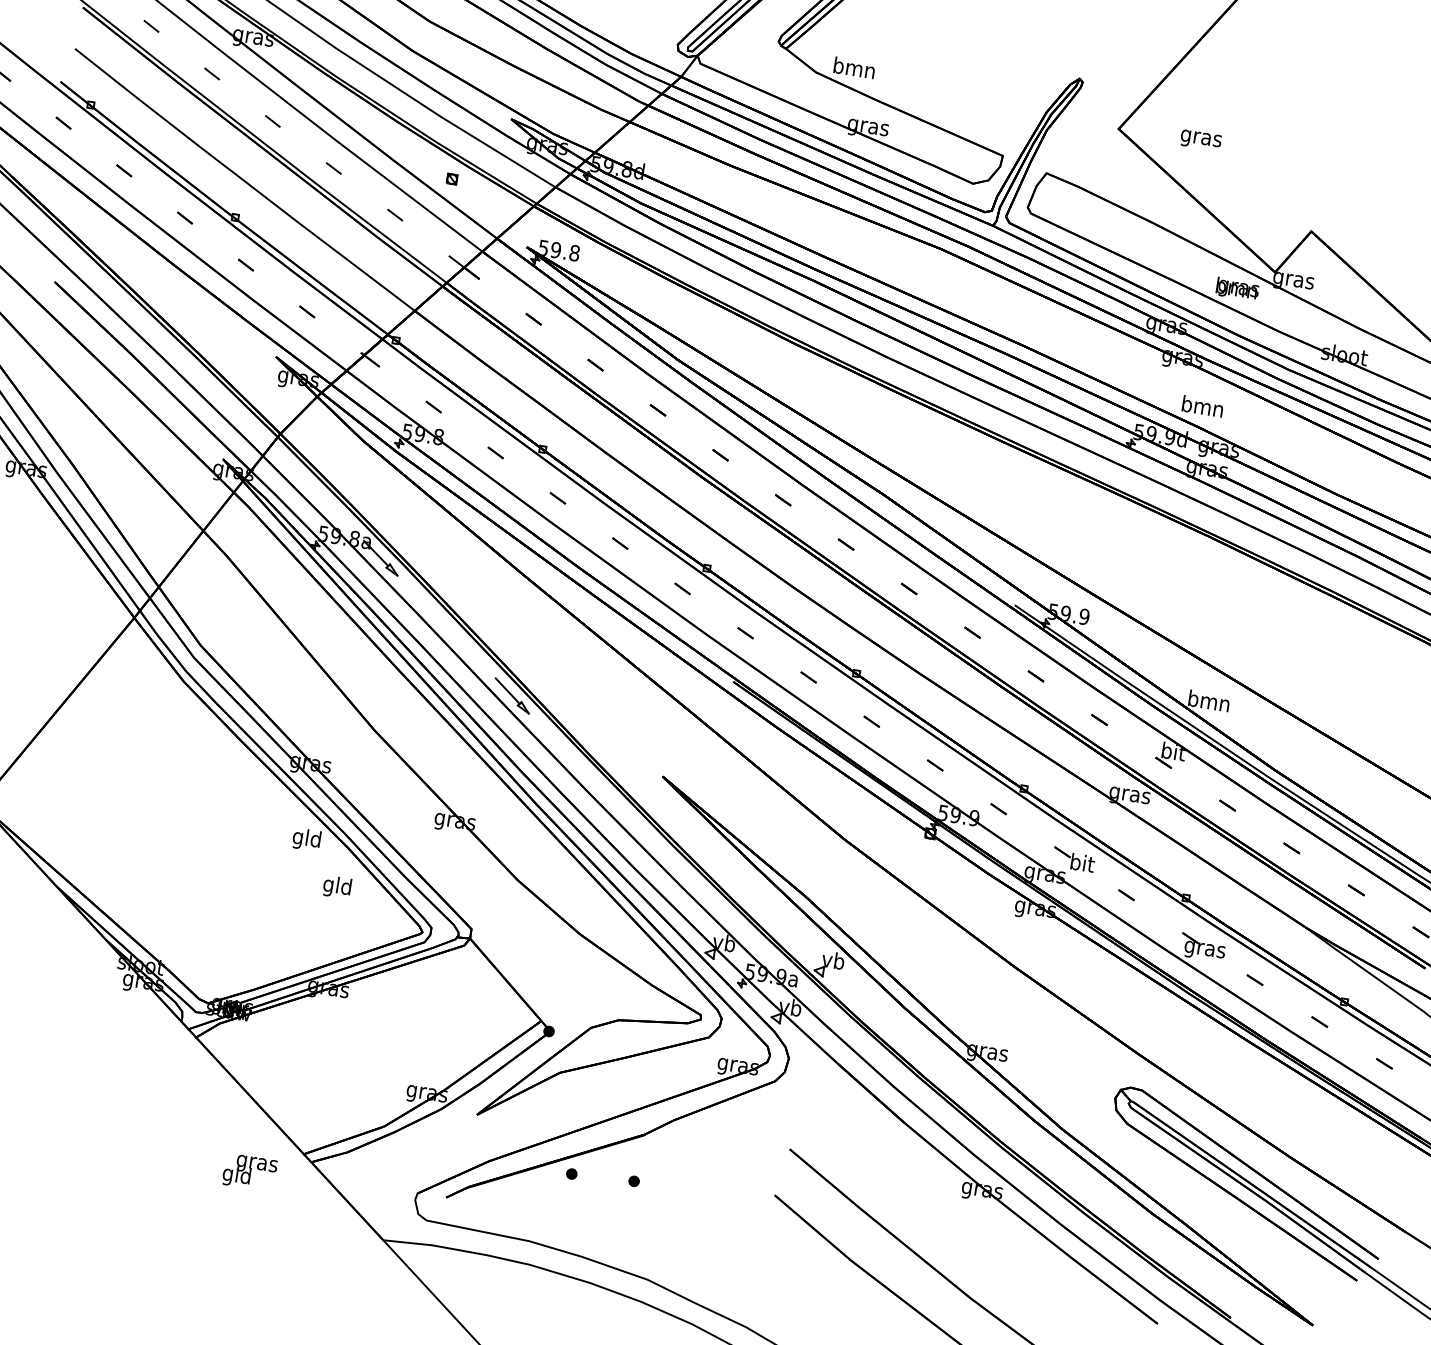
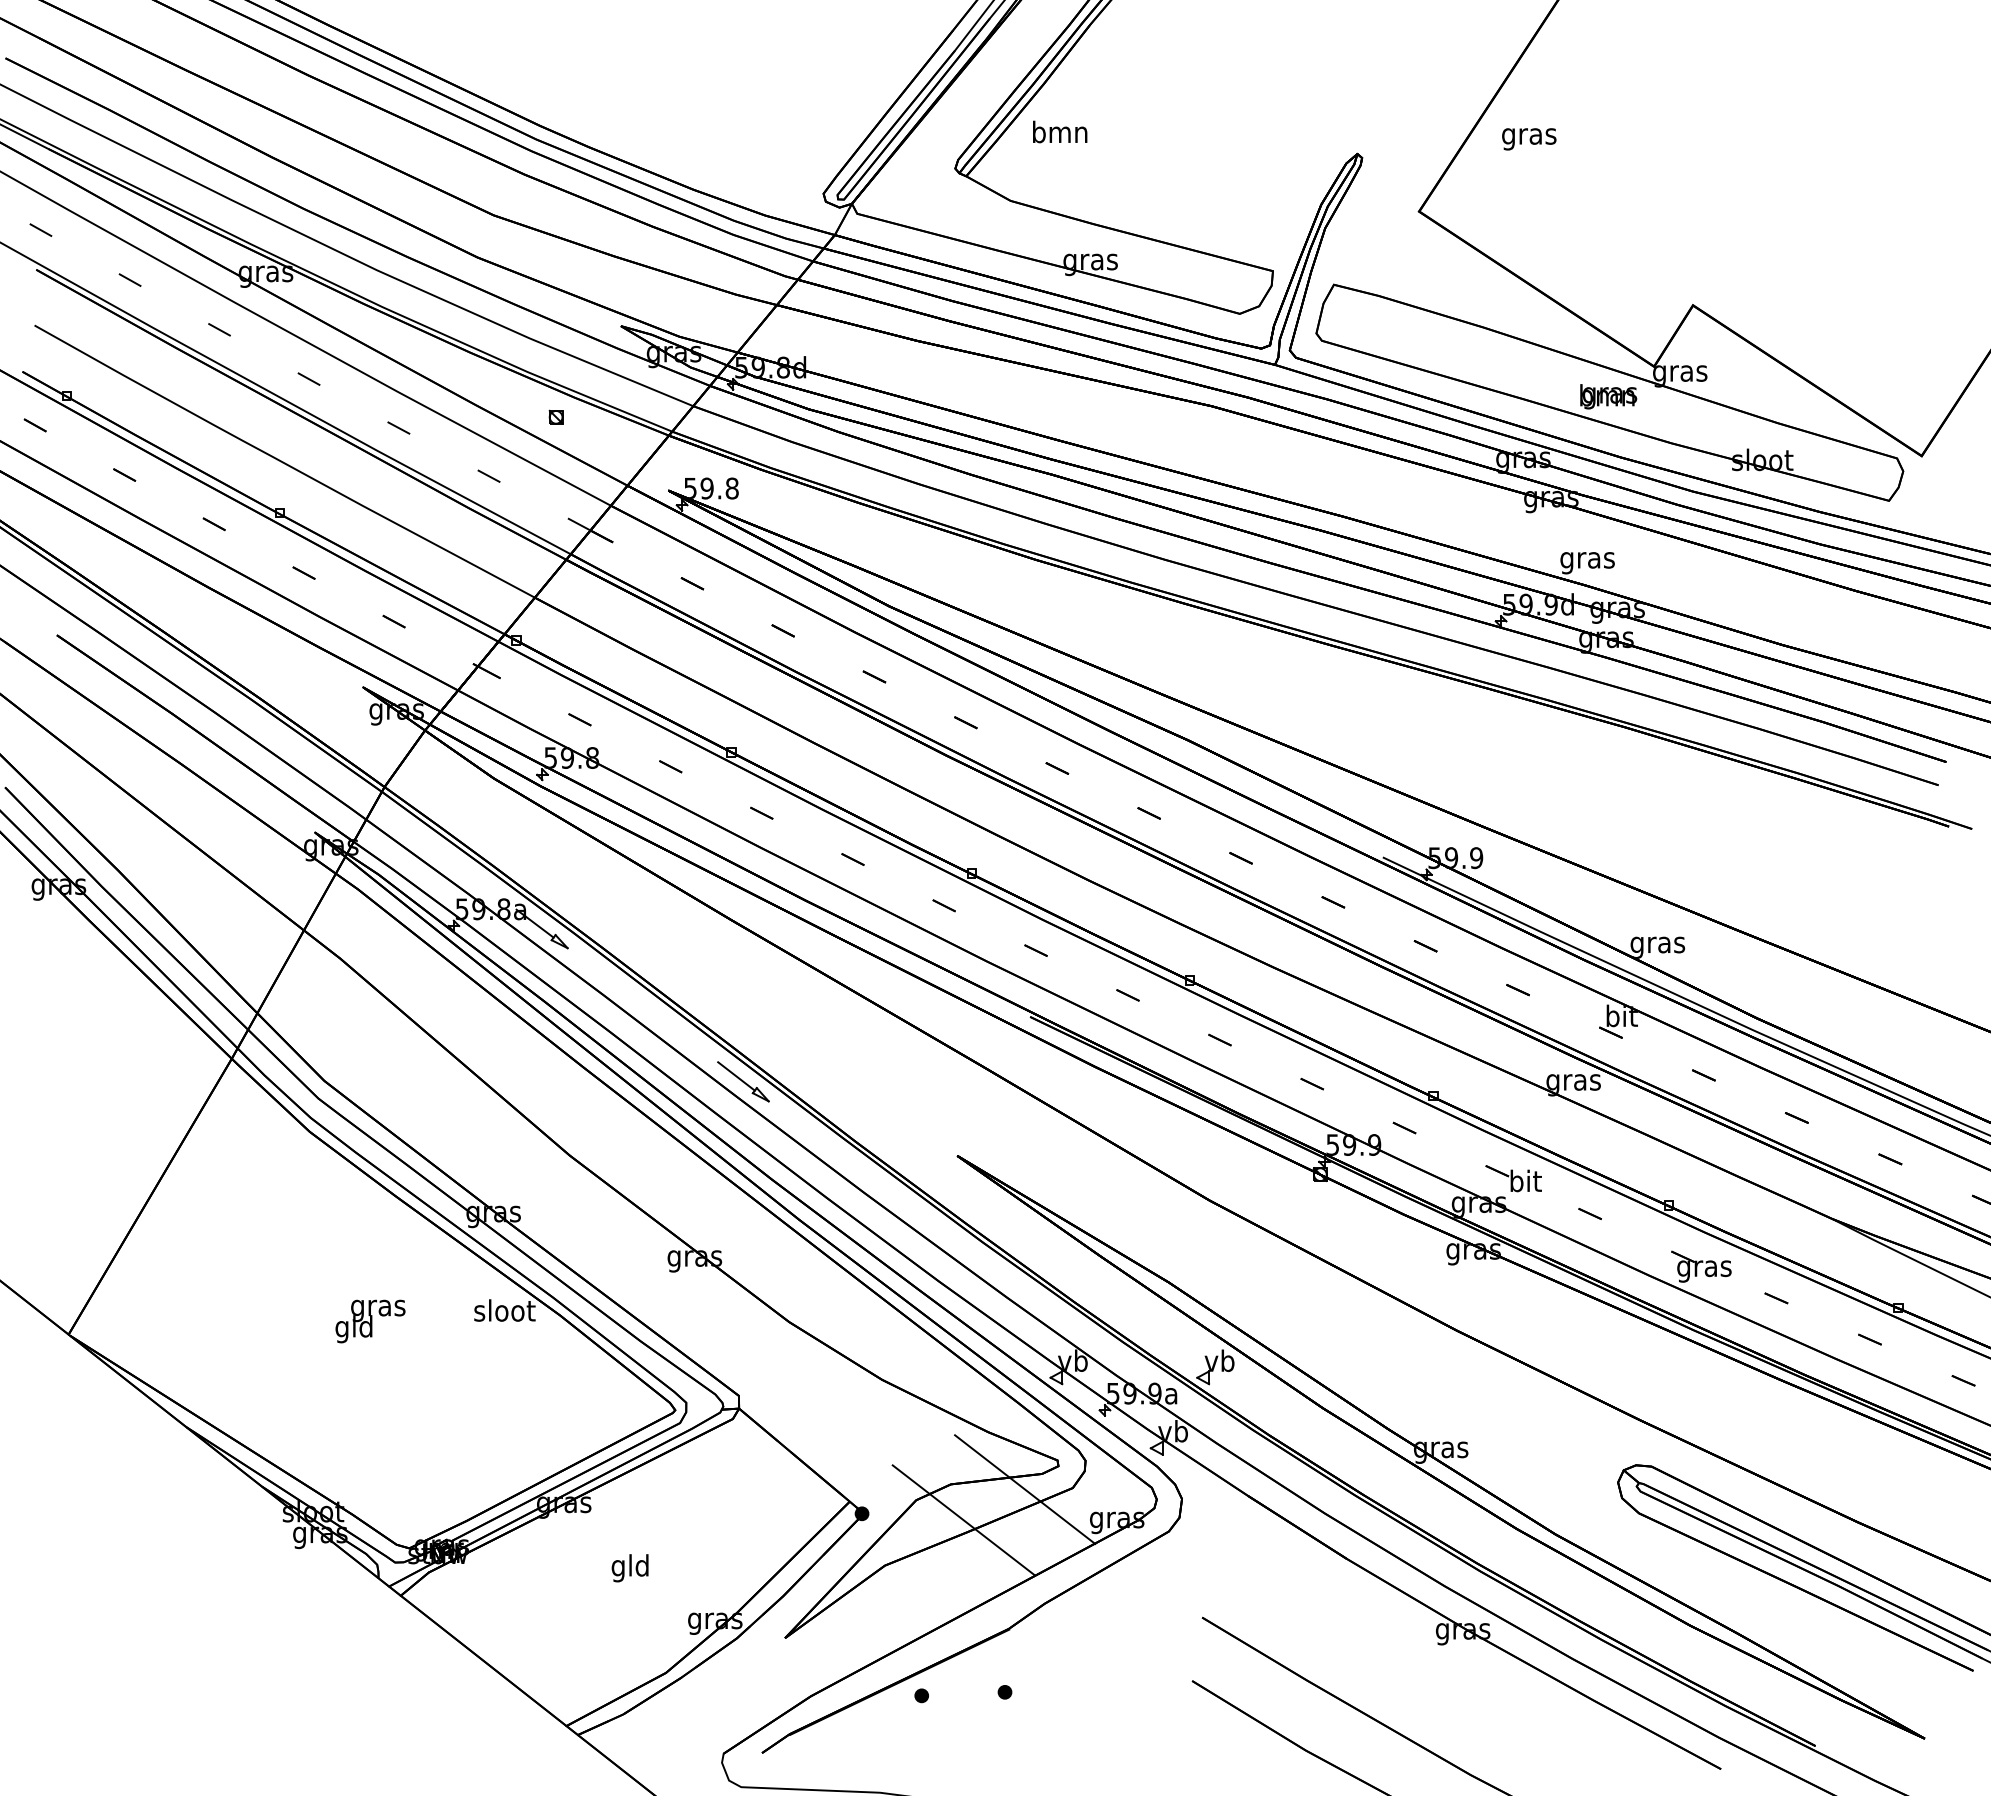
text: (854, 67) -> (1060, 131), moved
text: (1201, 140) -> (1529, 139), moved
text: (1202, 408) -> (1587, 560), bmn -> gras
text: (1208, 702) -> (1657, 944), bmn -> gras
text: (306, 839) -> (504, 1313), gld -> sloot
text: (336, 887) -> (629, 1568), moved
line: (673, 1032) -> (1025, 1489), added
line: (623, 1048) -> (963, 1520), added
text: (249, 1172) -> (370, 1321), moved

